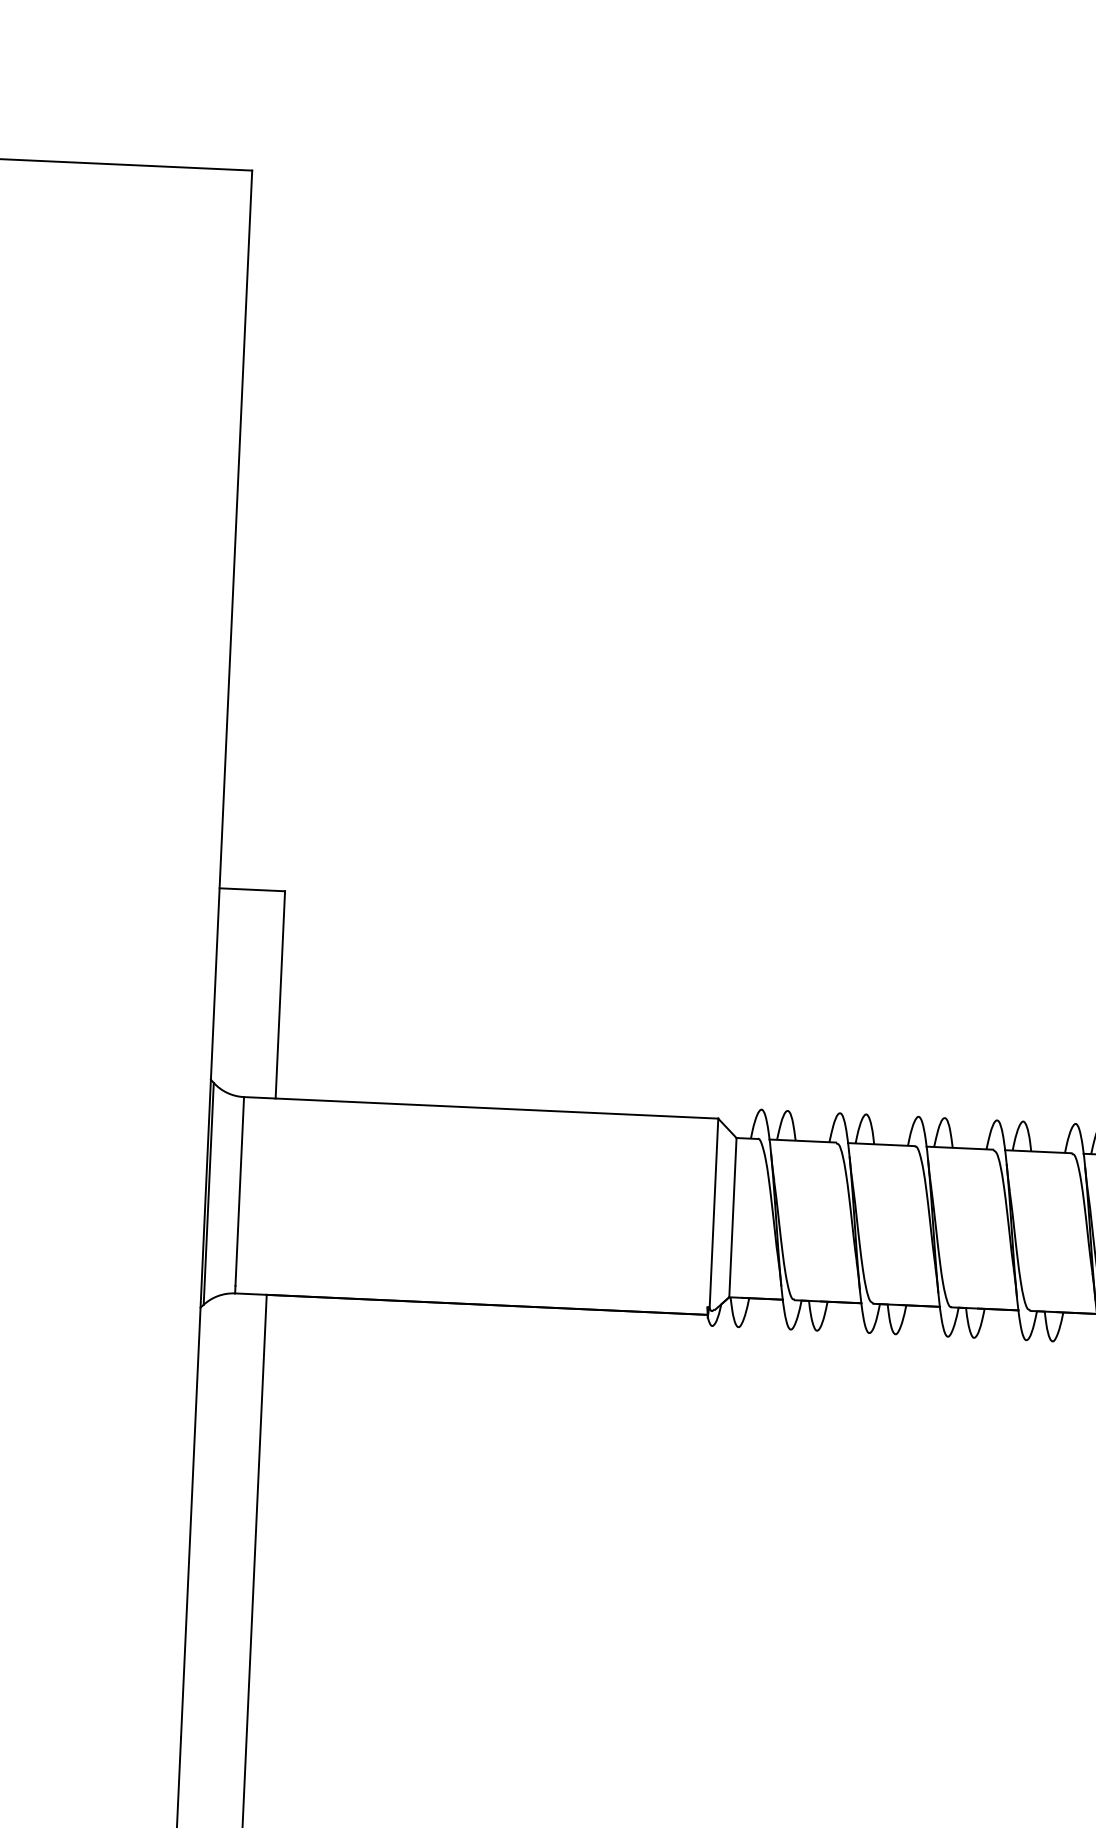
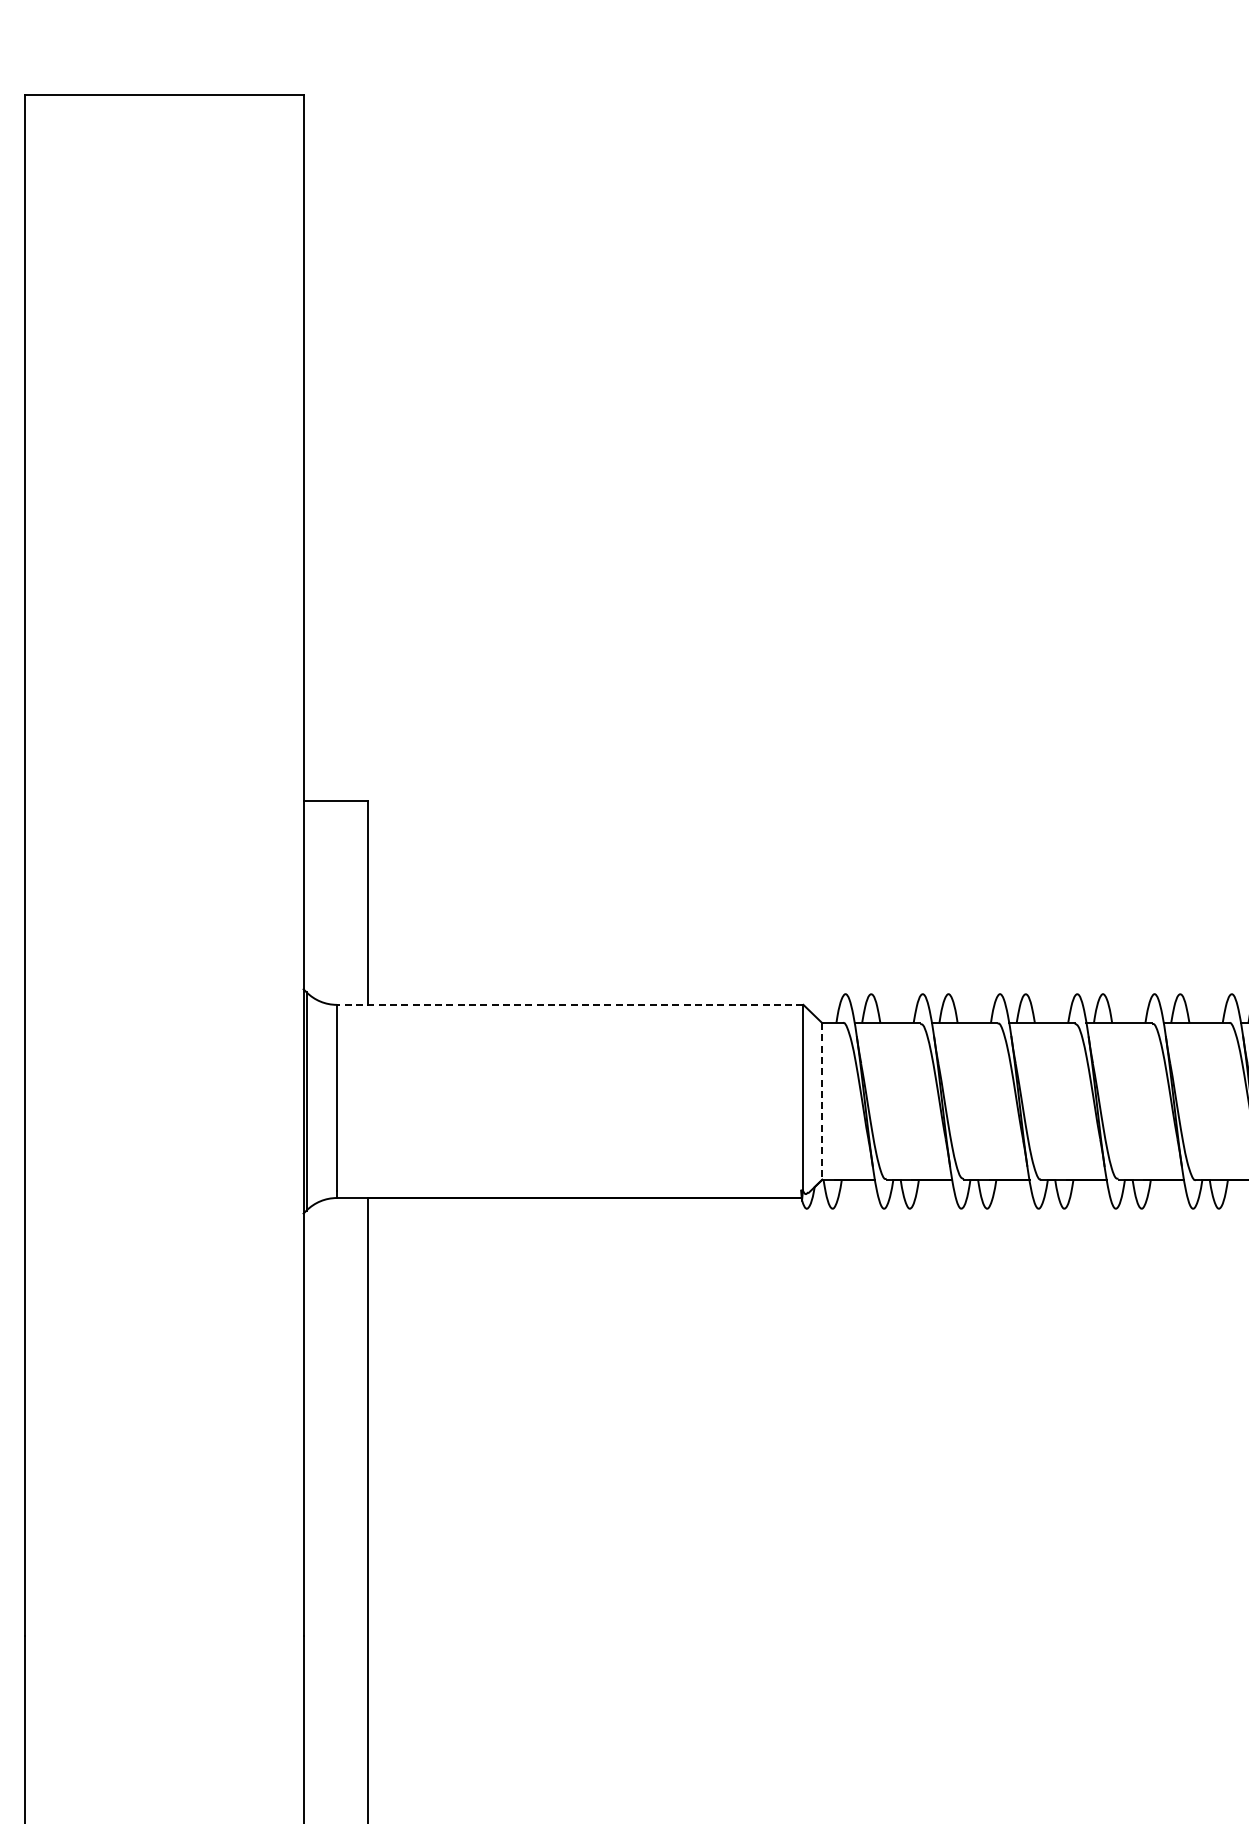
line: (480, 1107) -> (569, 1004), solid -> dashed
line: (733, 1217) -> (822, 1101), solid -> dashed

